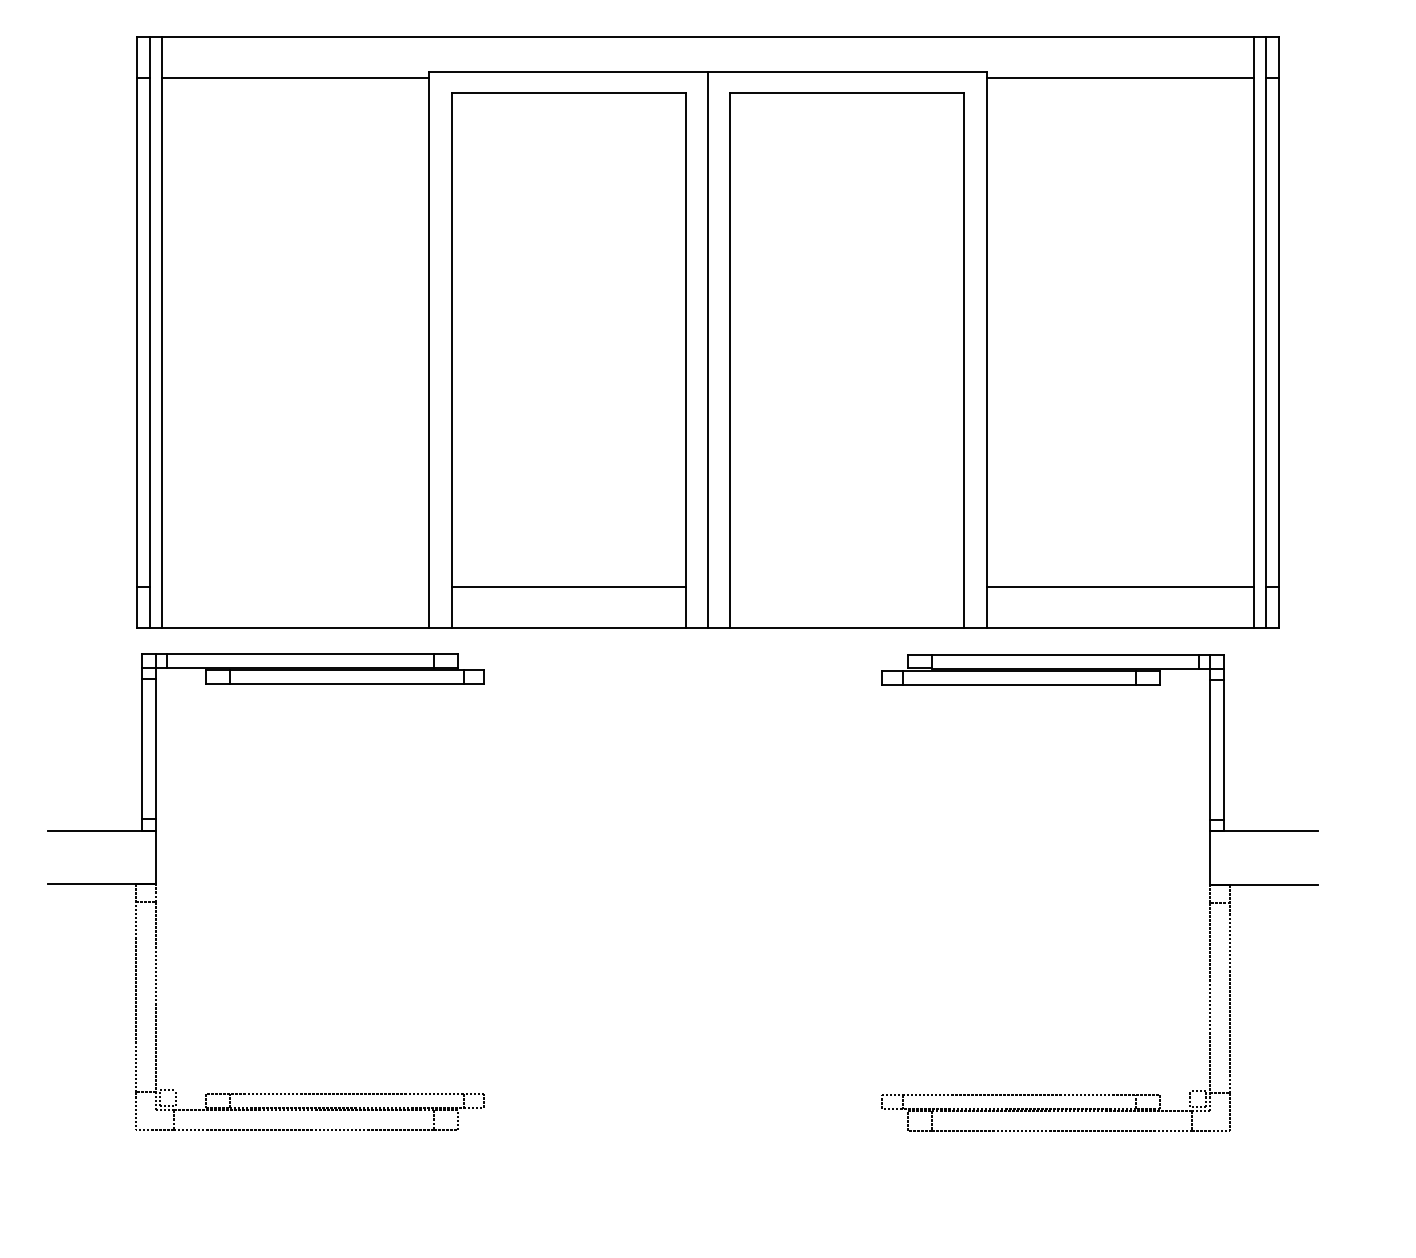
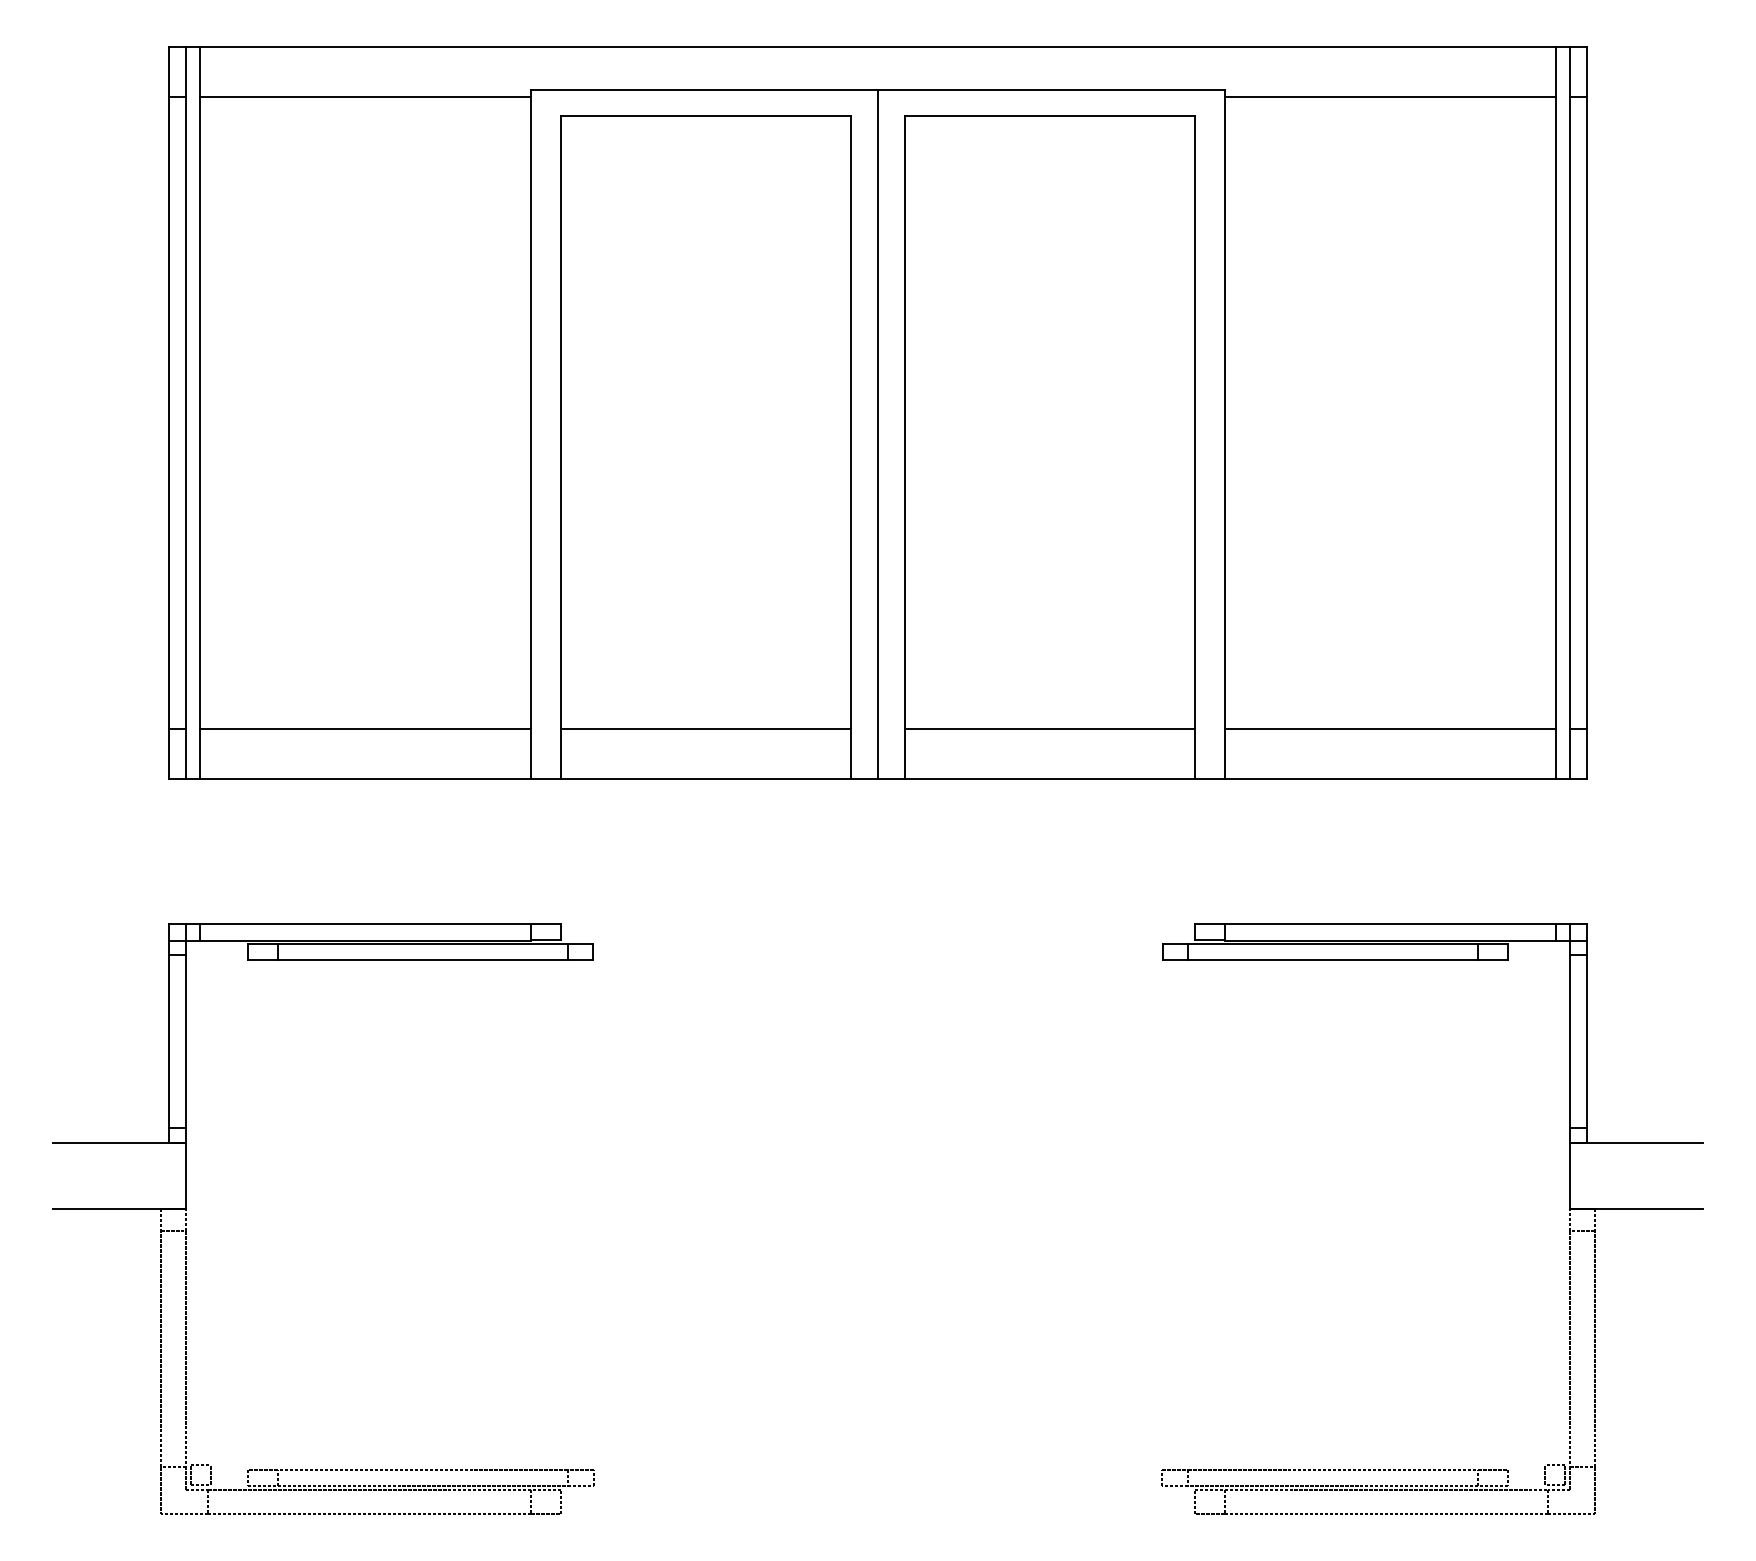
line: (294, 587) -> (365, 729), added
line: (846, 587) -> (1049, 729), added
part: (156, 891) -> (186, 1218), moved
part: (1209, 892) -> (1569, 1218), moved

